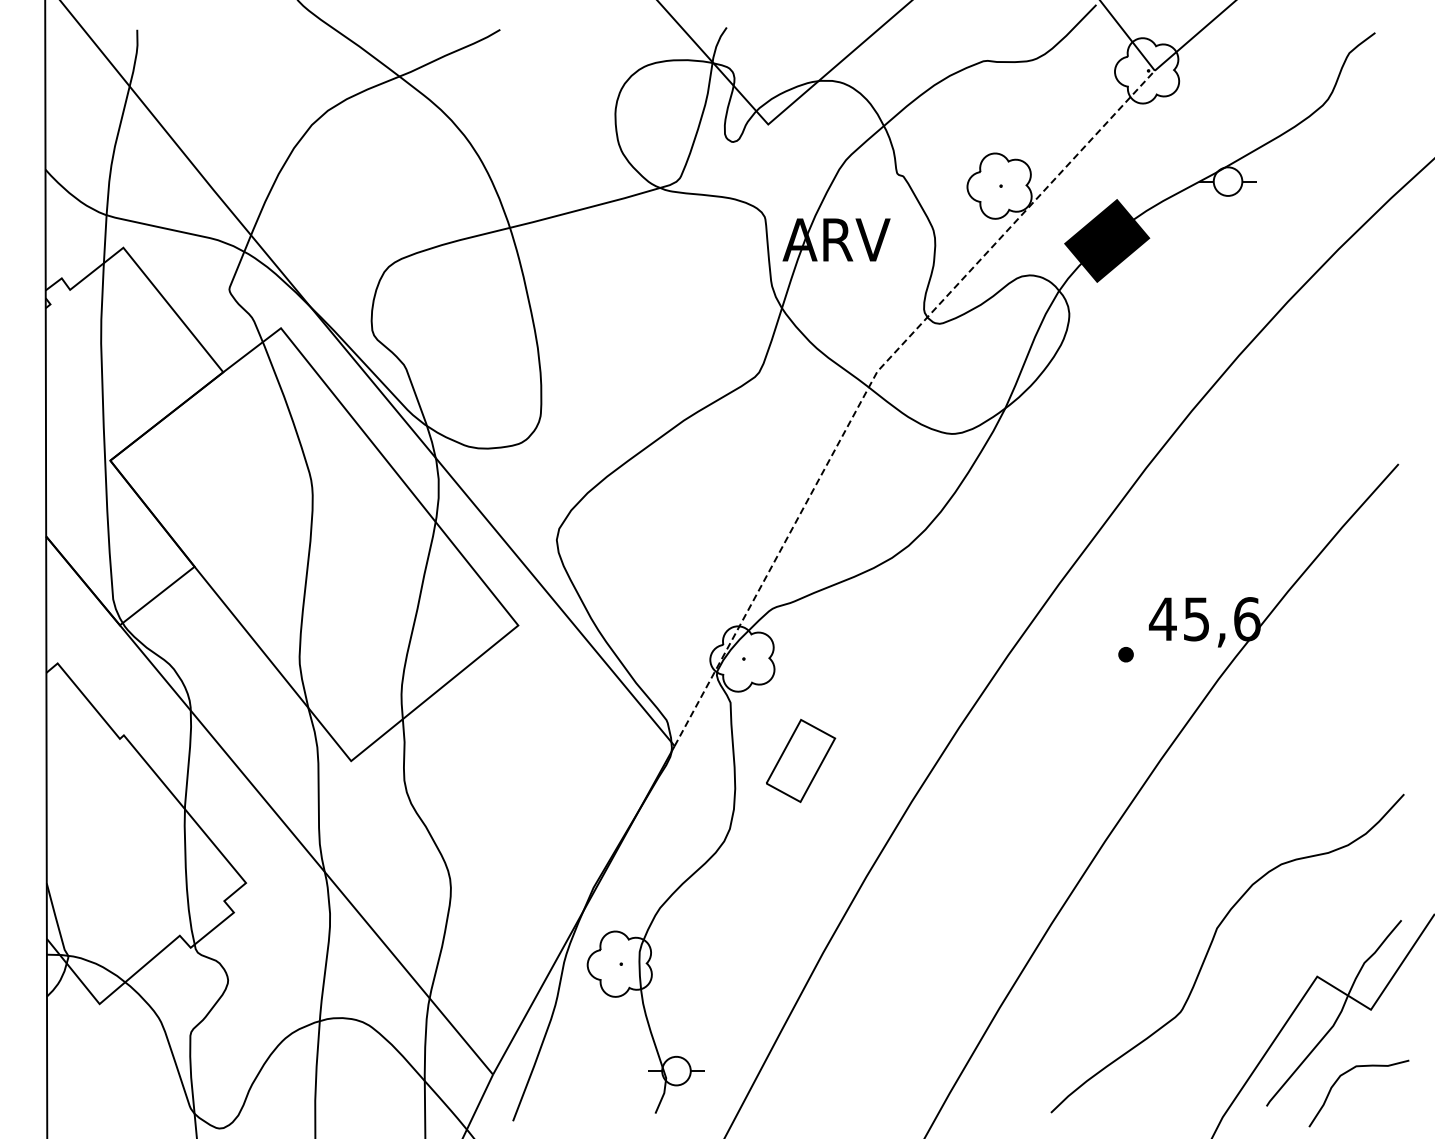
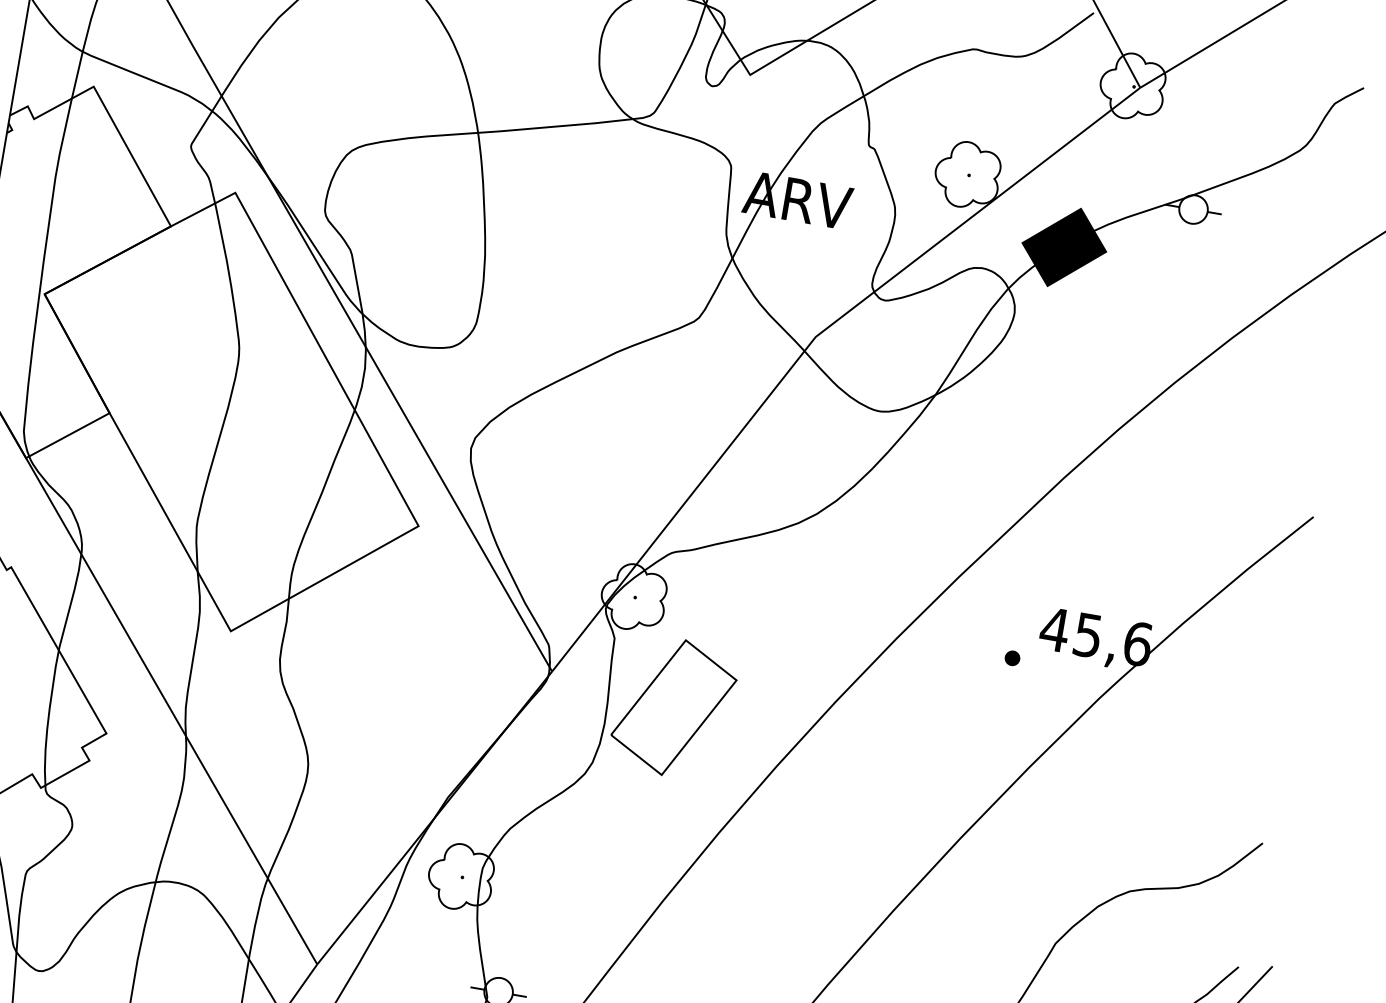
line: (874, 377) -> (811, 342), dashed -> solid
part: (800, 760) -> (673, 707), size x1.67

